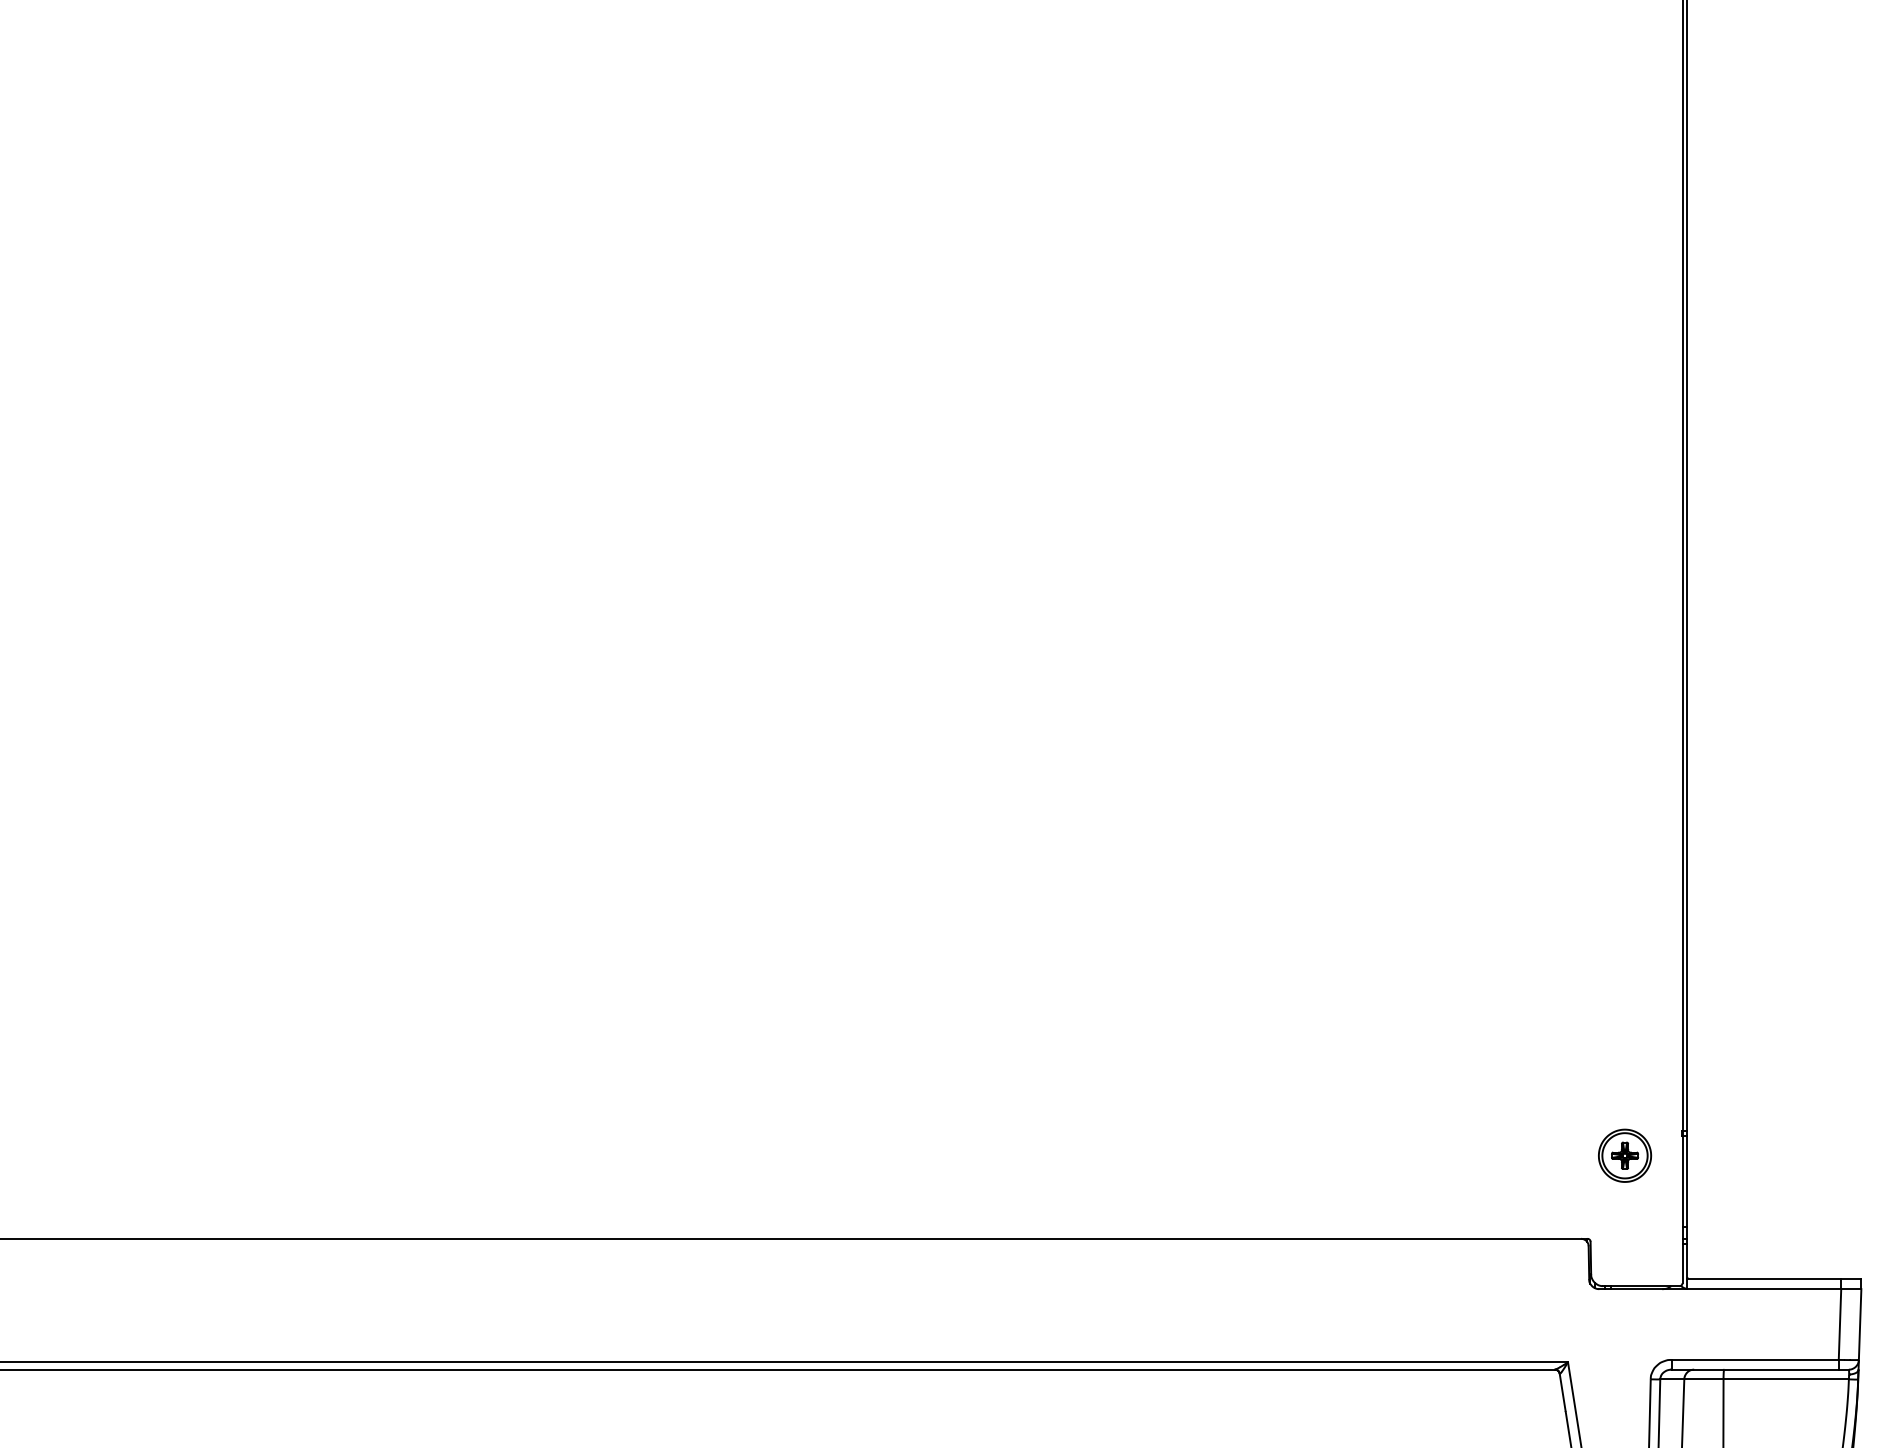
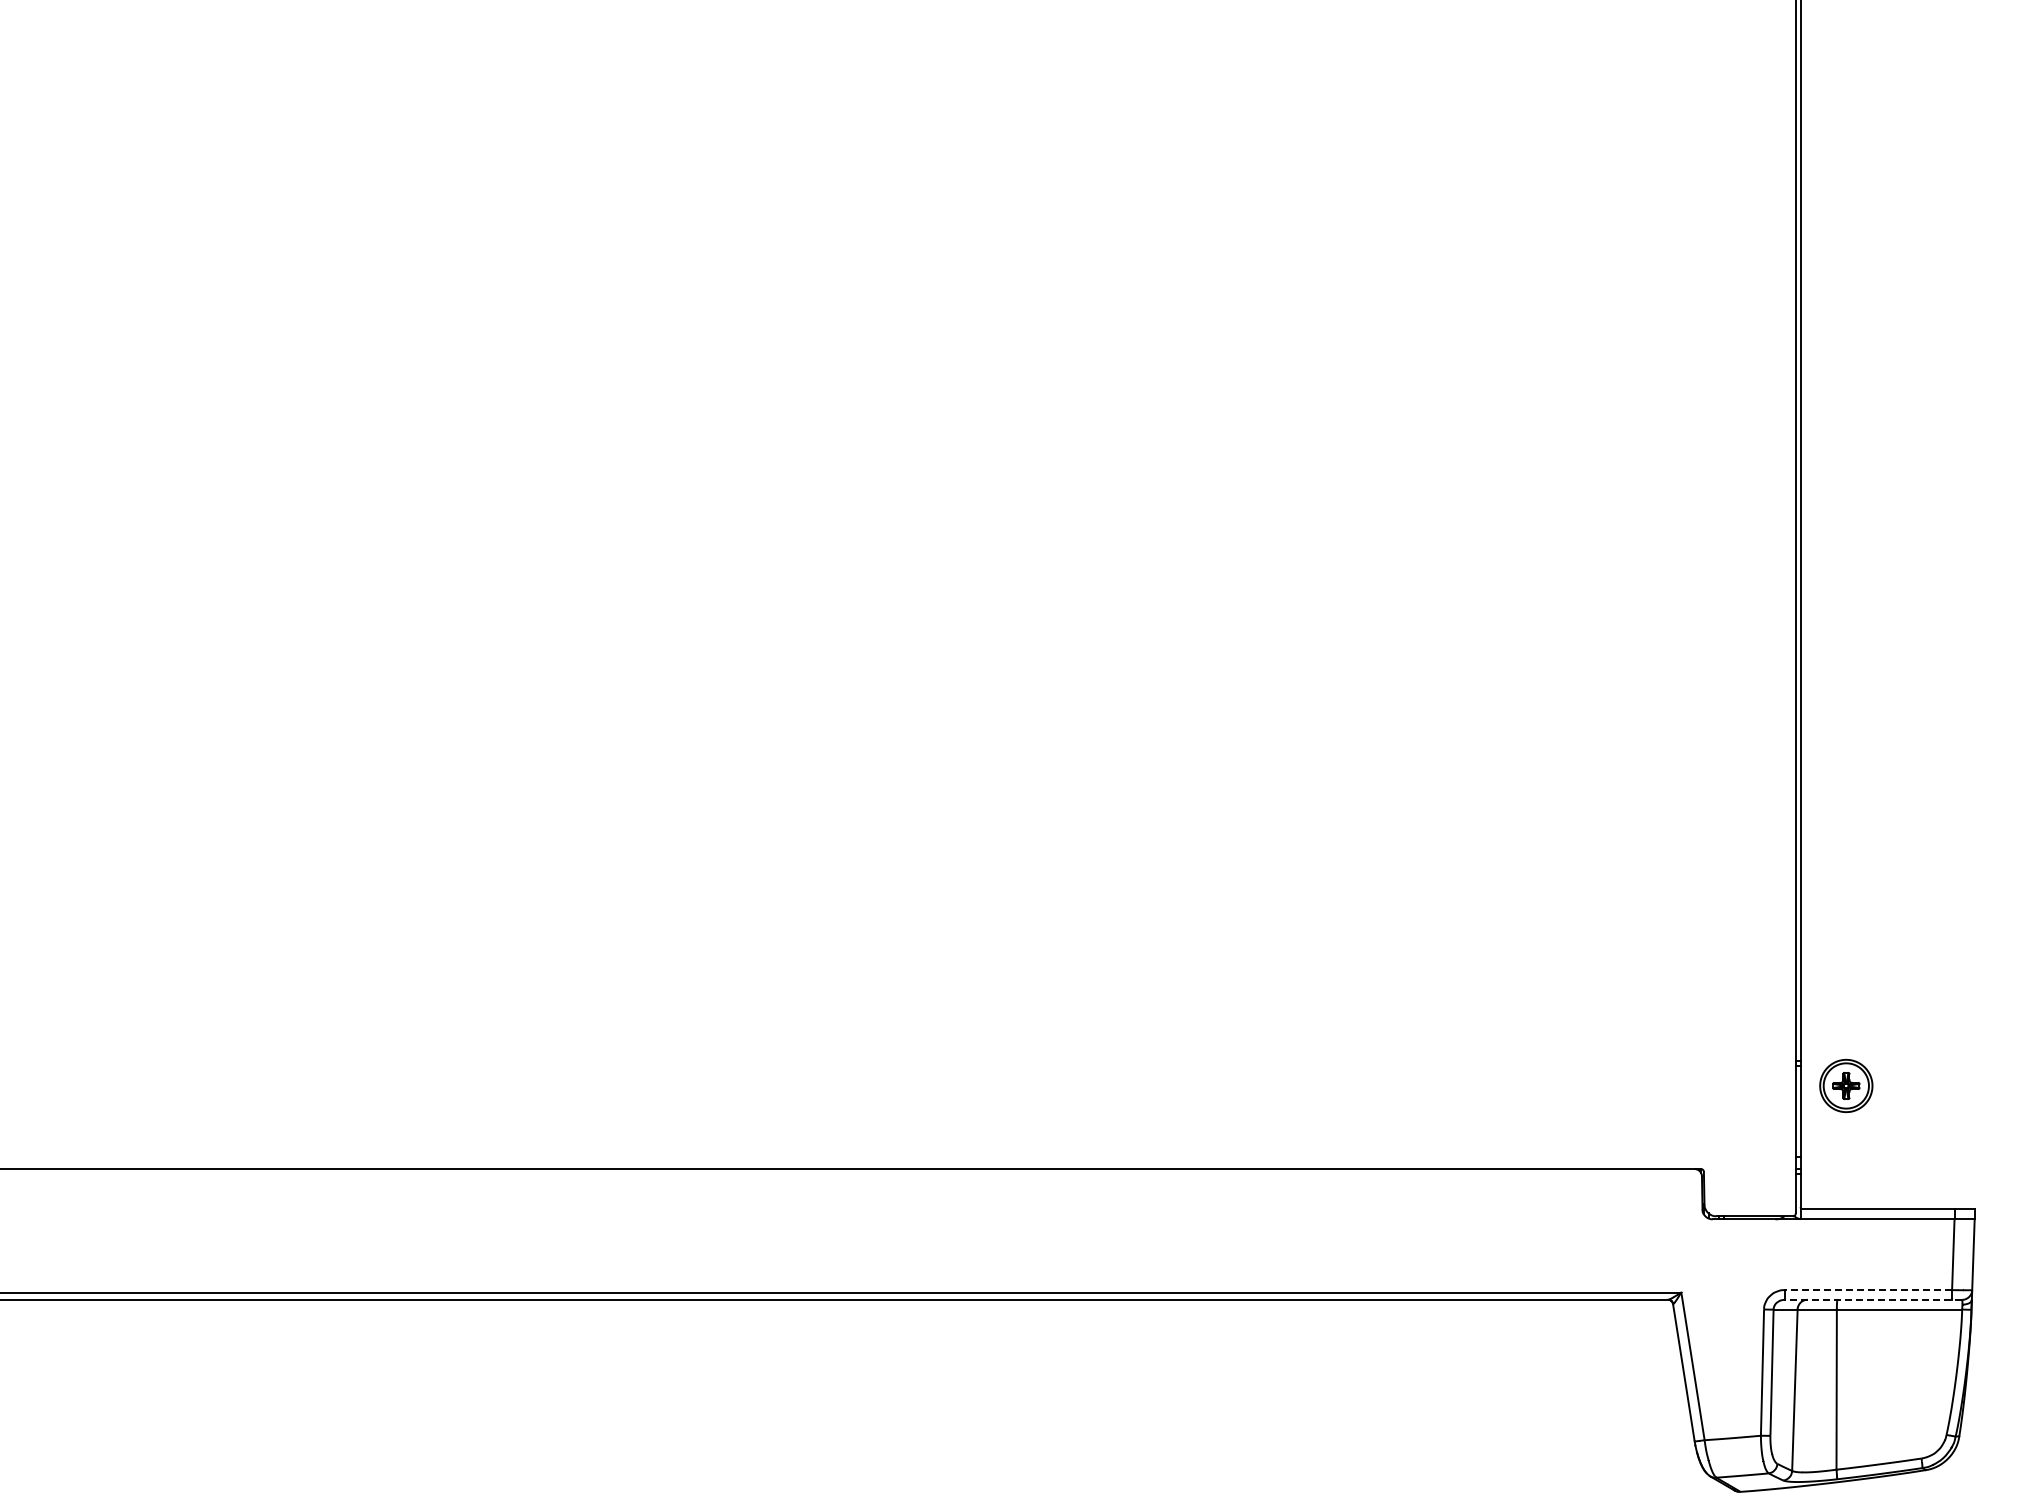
part: (1625, 1155) -> (1846, 1085), moved
line: (1755, 1360) -> (1868, 1290), solid -> dashed
line: (1760, 1369) -> (1873, 1299), solid -> dashed

